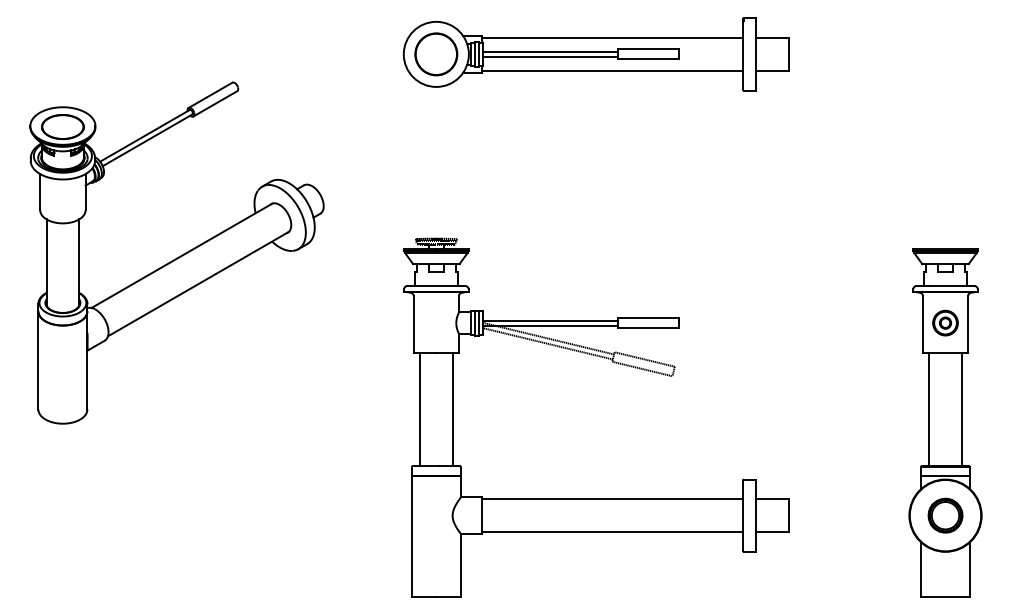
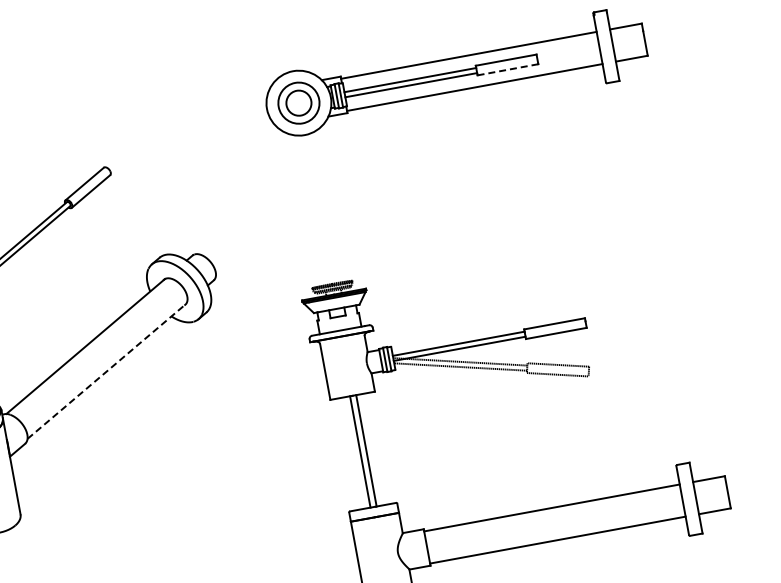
circle: (436, 54) -> (299, 103), size x0.6
line: (648, 59) -> (508, 69), solid -> dashed
line: (198, 283) -> (106, 370), solid -> dashed
line: (419, 409) -> (365, 451), moved
line: (452, 409) -> (360, 452), moved

